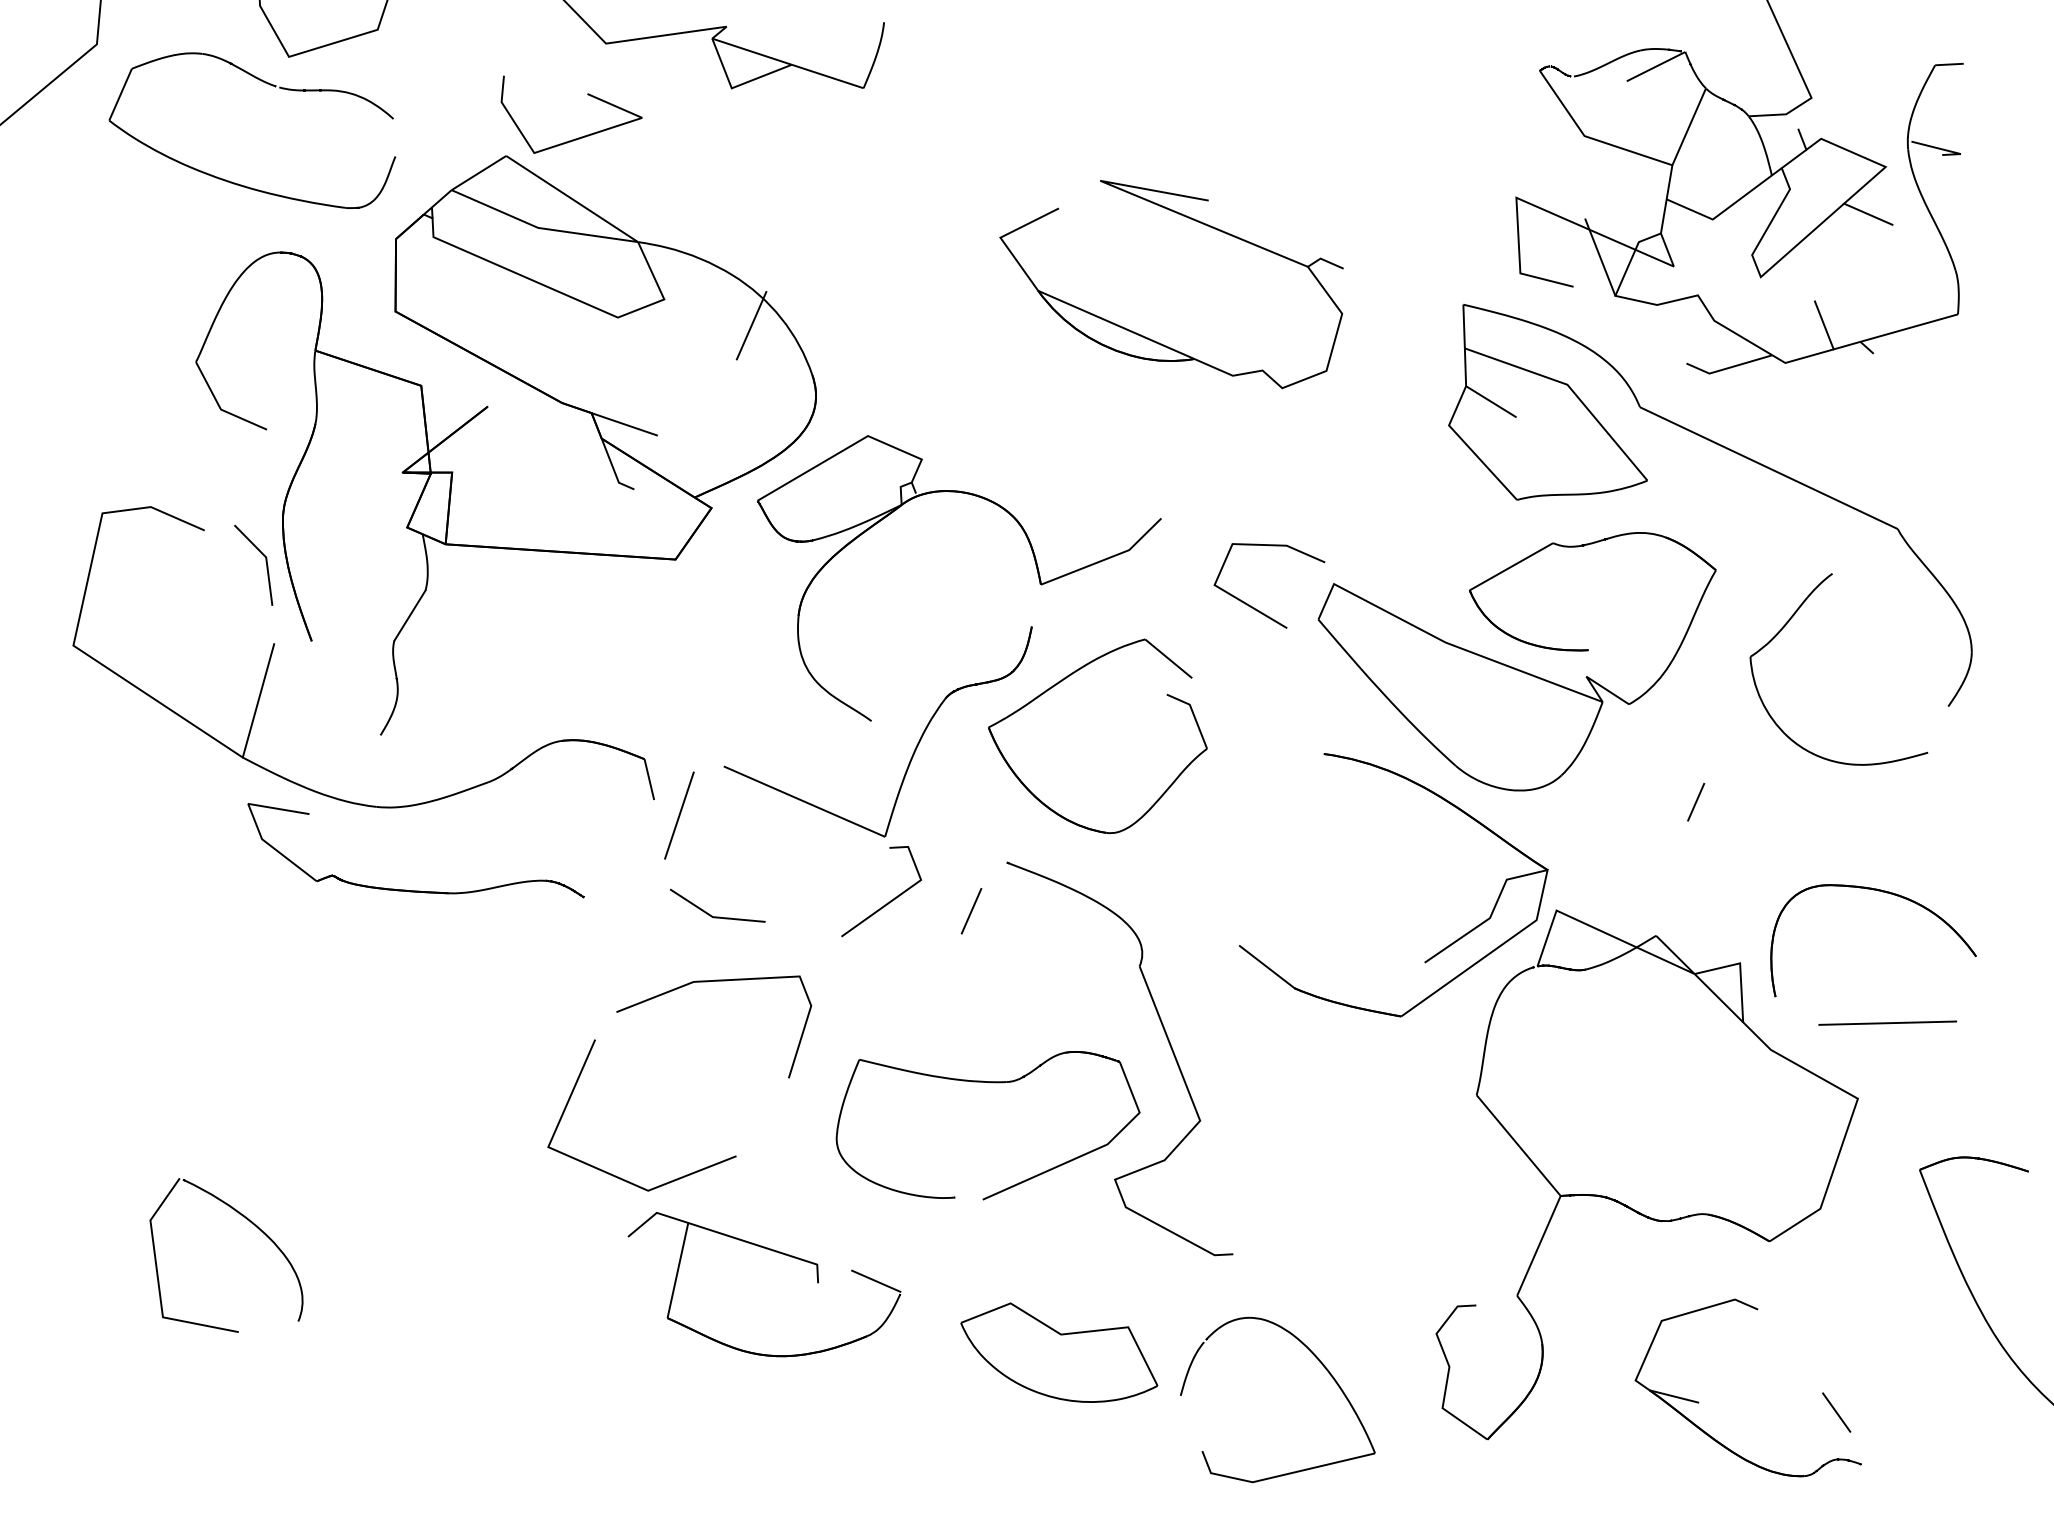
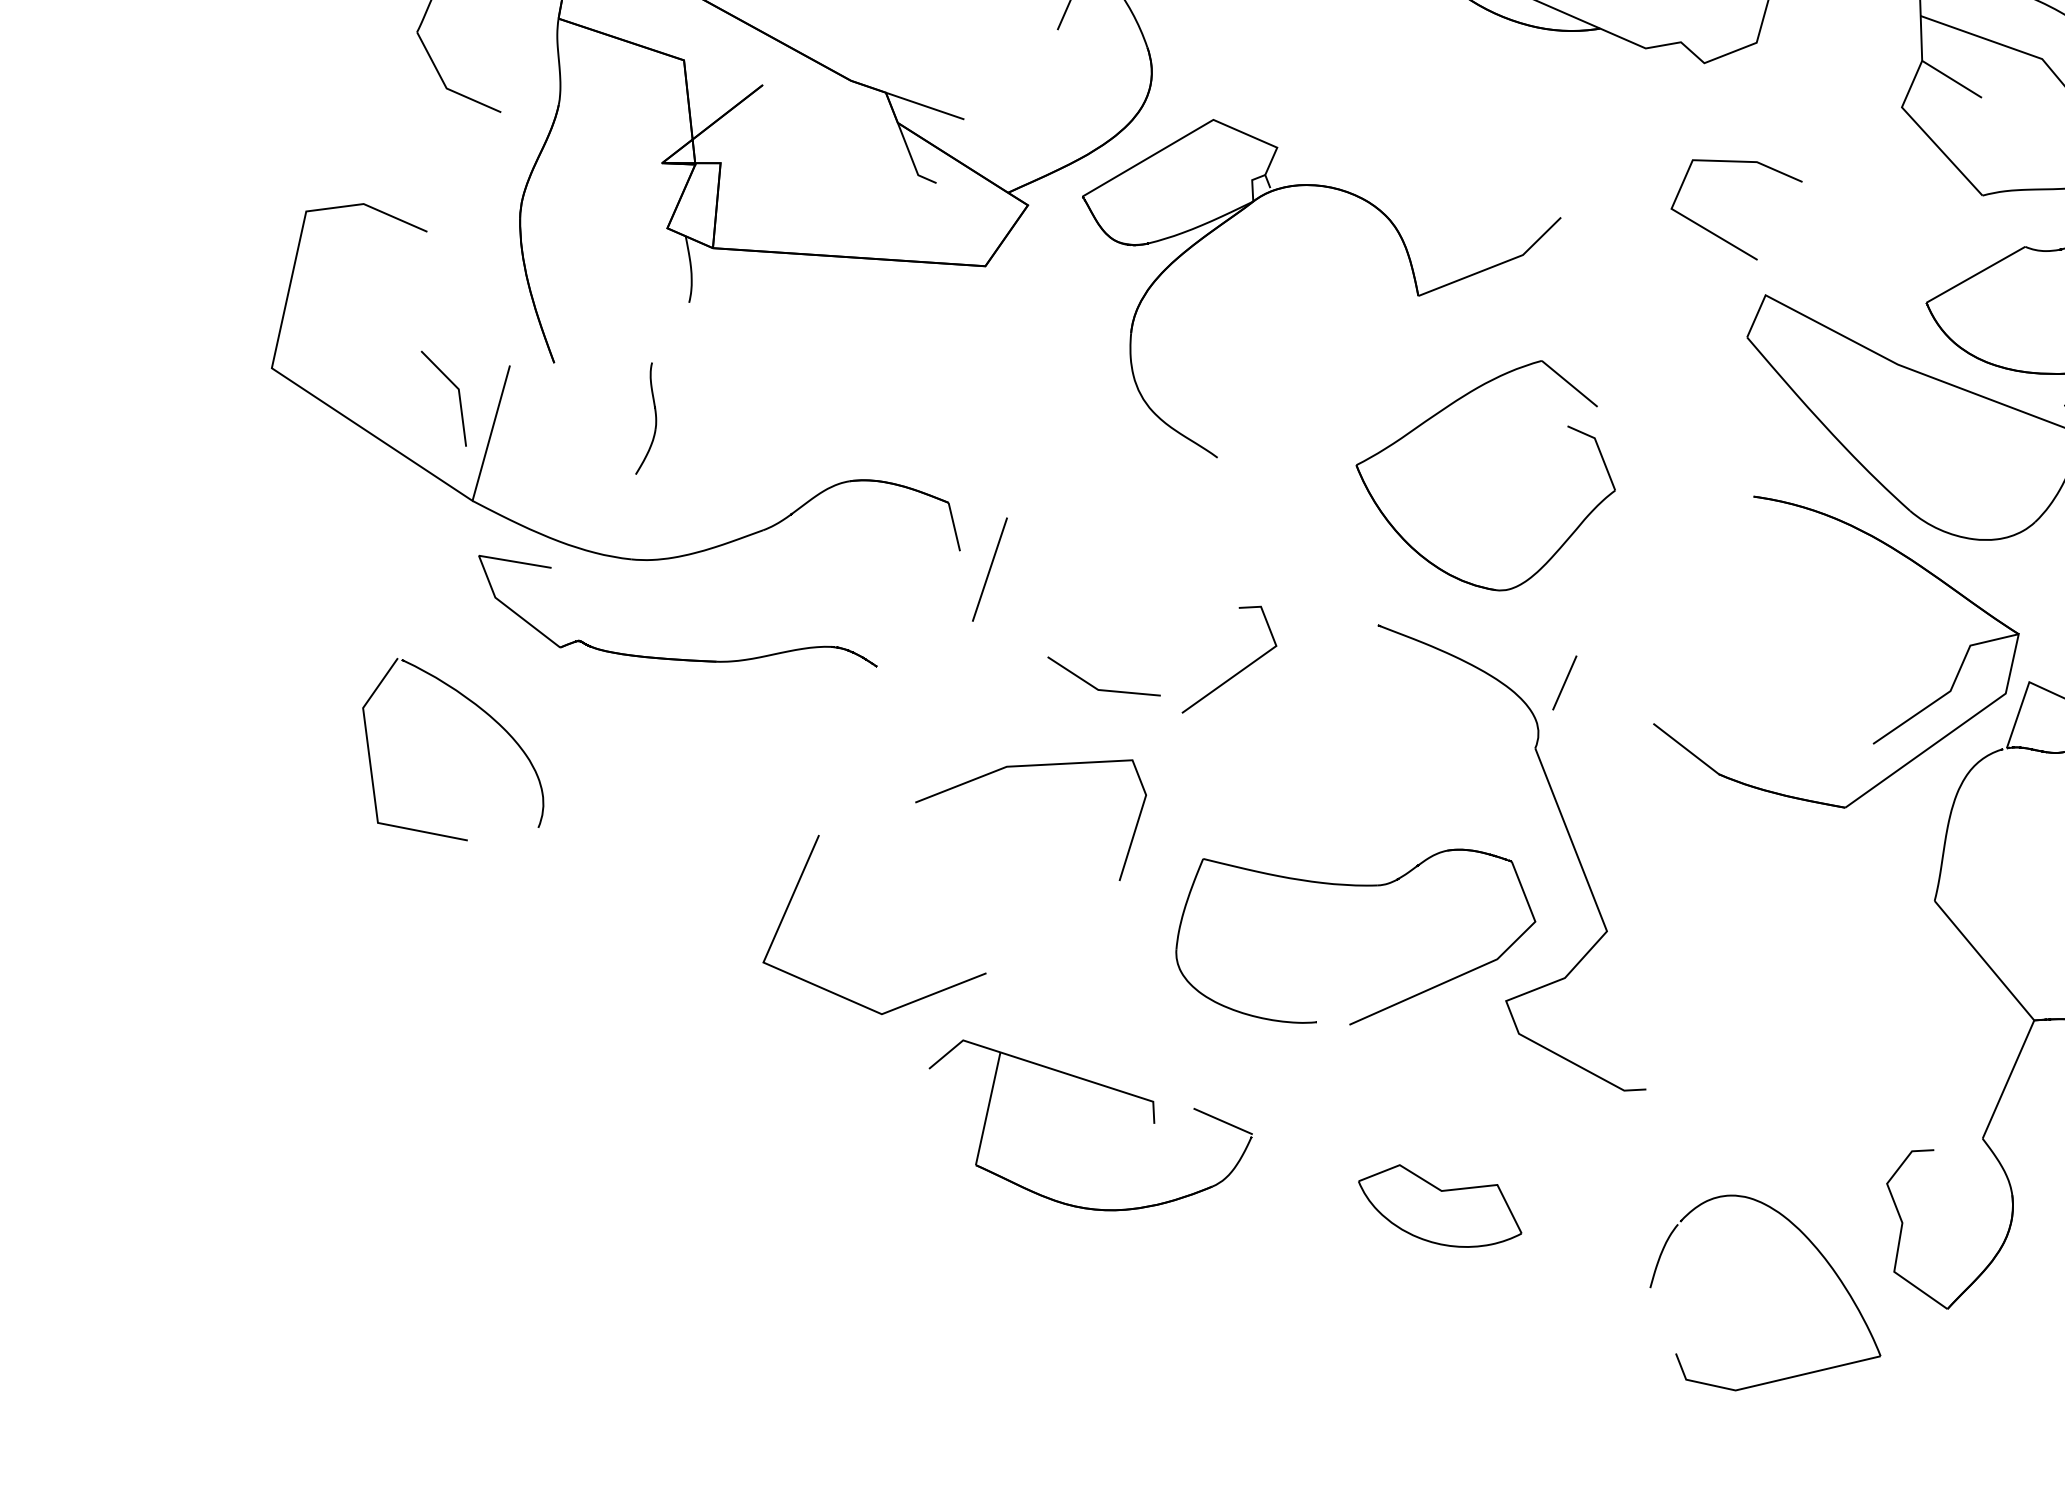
line: (265, 561) -> (457, 394), moved
line: (1256, 608) -> (1721, 236), moved
line: (409, 615) -> (670, 332), removed
part: (914, 749) -> (1268, 491), removed
line: (971, 911) -> (1564, 683), moved
line: (717, 916) -> (1103, 689), moved
line: (616, 1175) -> (844, 996), moved
part: (252, 1224) -> (484, 712), moved
part: (1059, 1352) -> (1440, 1205), size x0.7
part: (1319, 1362) -> (1814, 1248), moved

